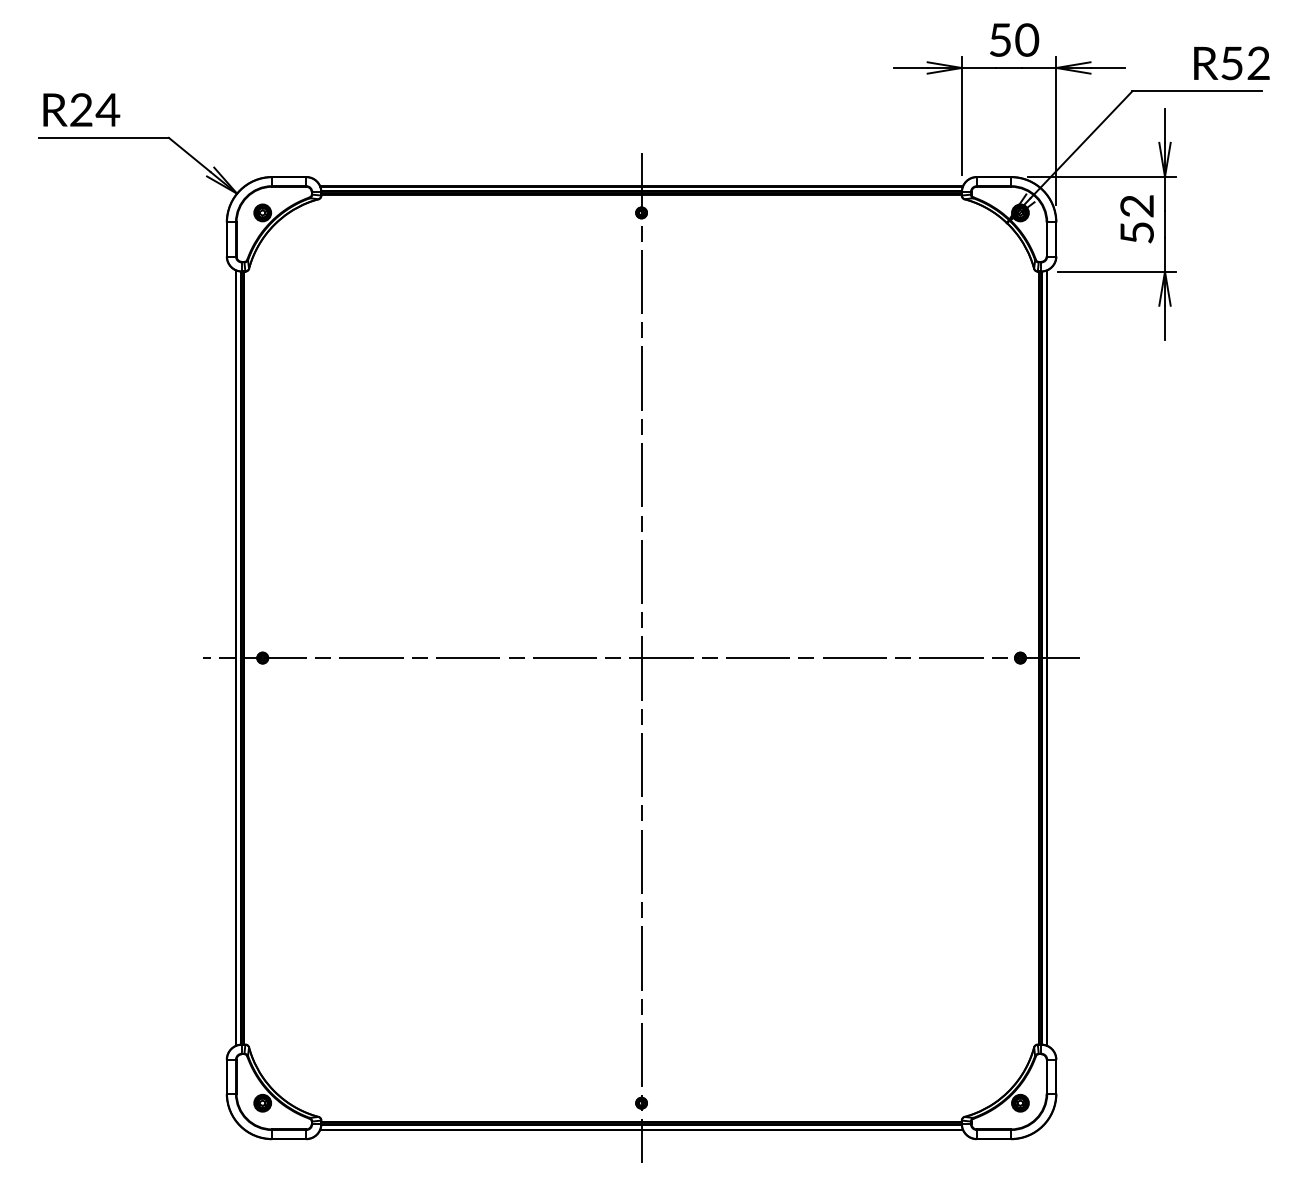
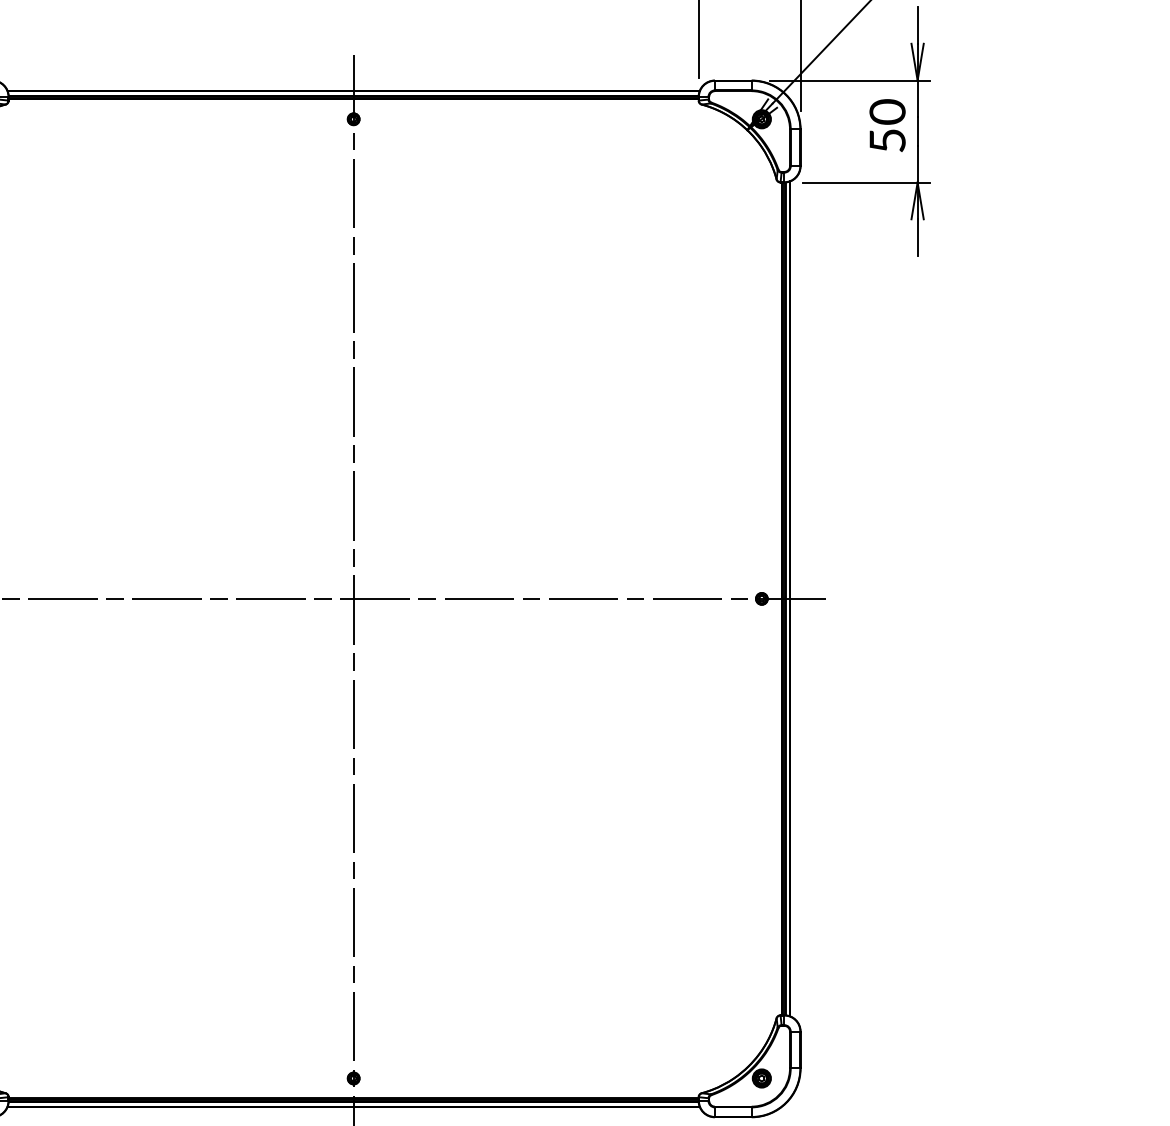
text: (1136, 206) -> (886, 112), 52 -> 50

